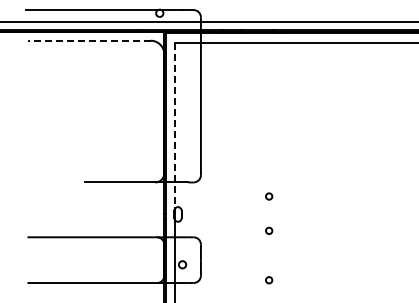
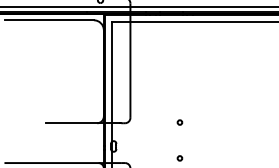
line: (89, 40) -> (49, 20), dashed -> solid
line: (175, 125) -> (111, 81), dashed -> solid
circle: (269, 196) -> (180, 122), moved

